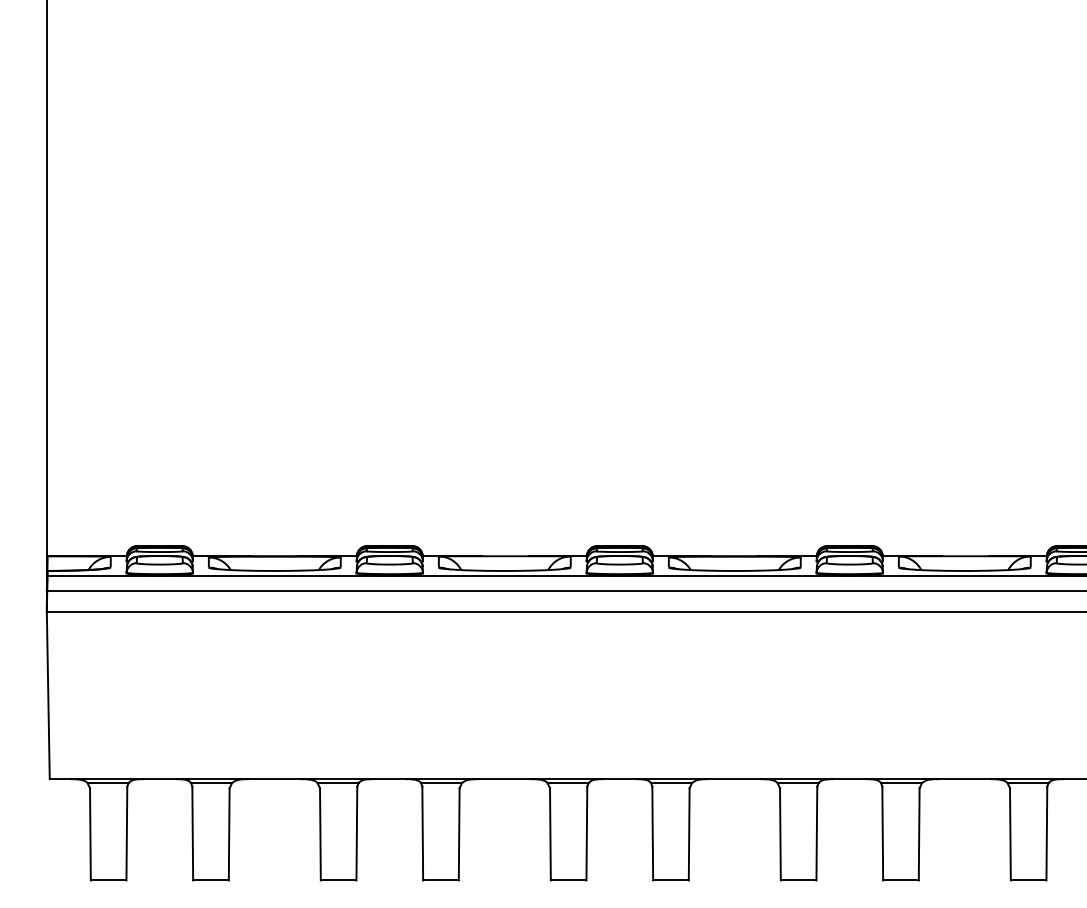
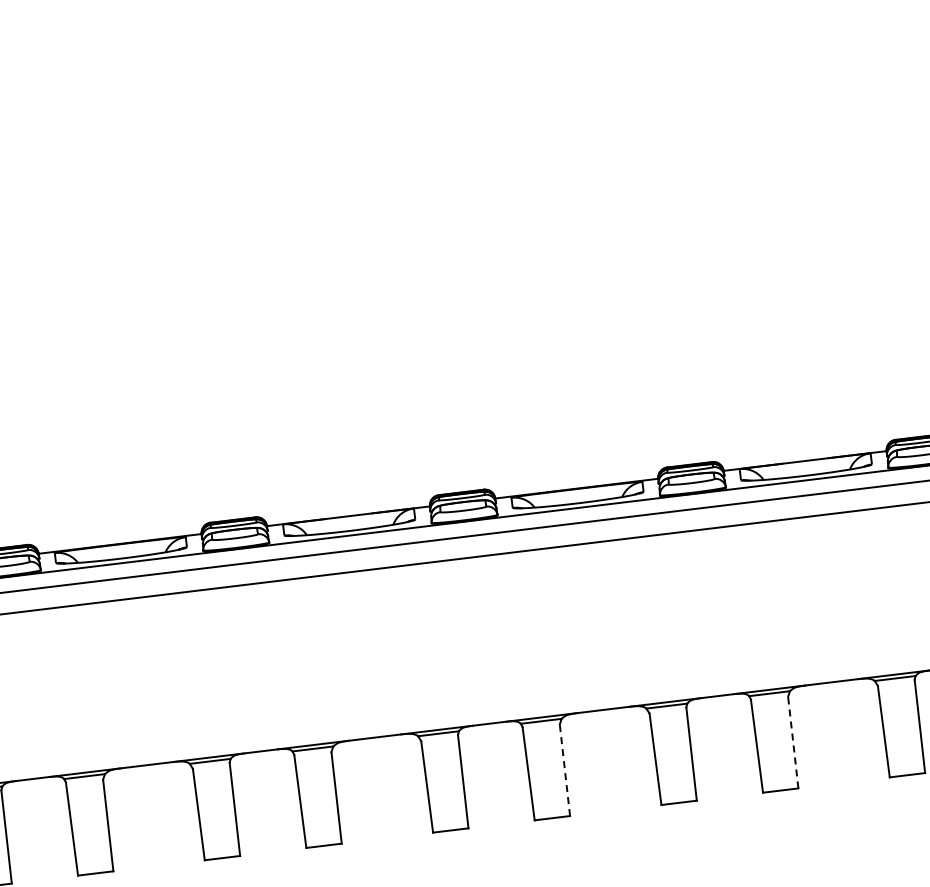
line: (689, 833) -> (565, 769), solid -> dashed
line: (919, 833) -> (793, 741), solid -> dashed

